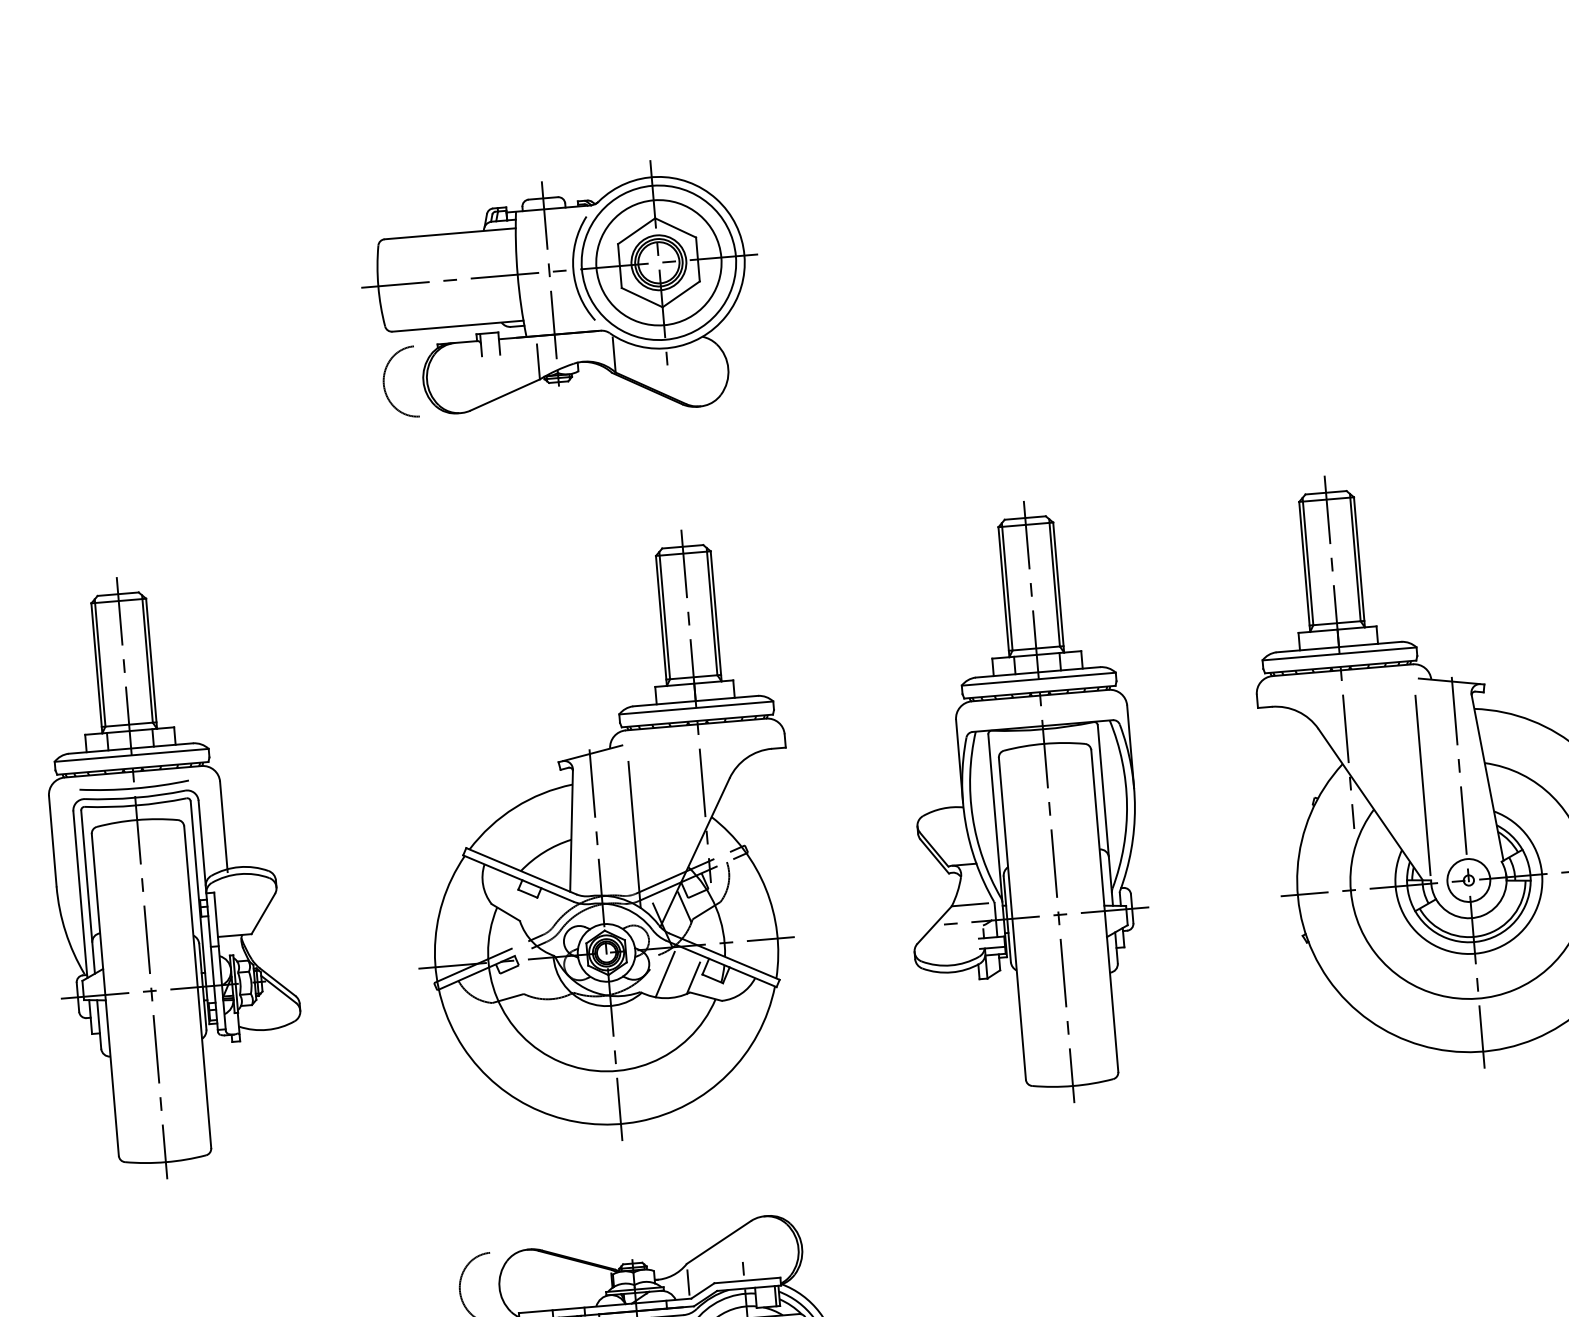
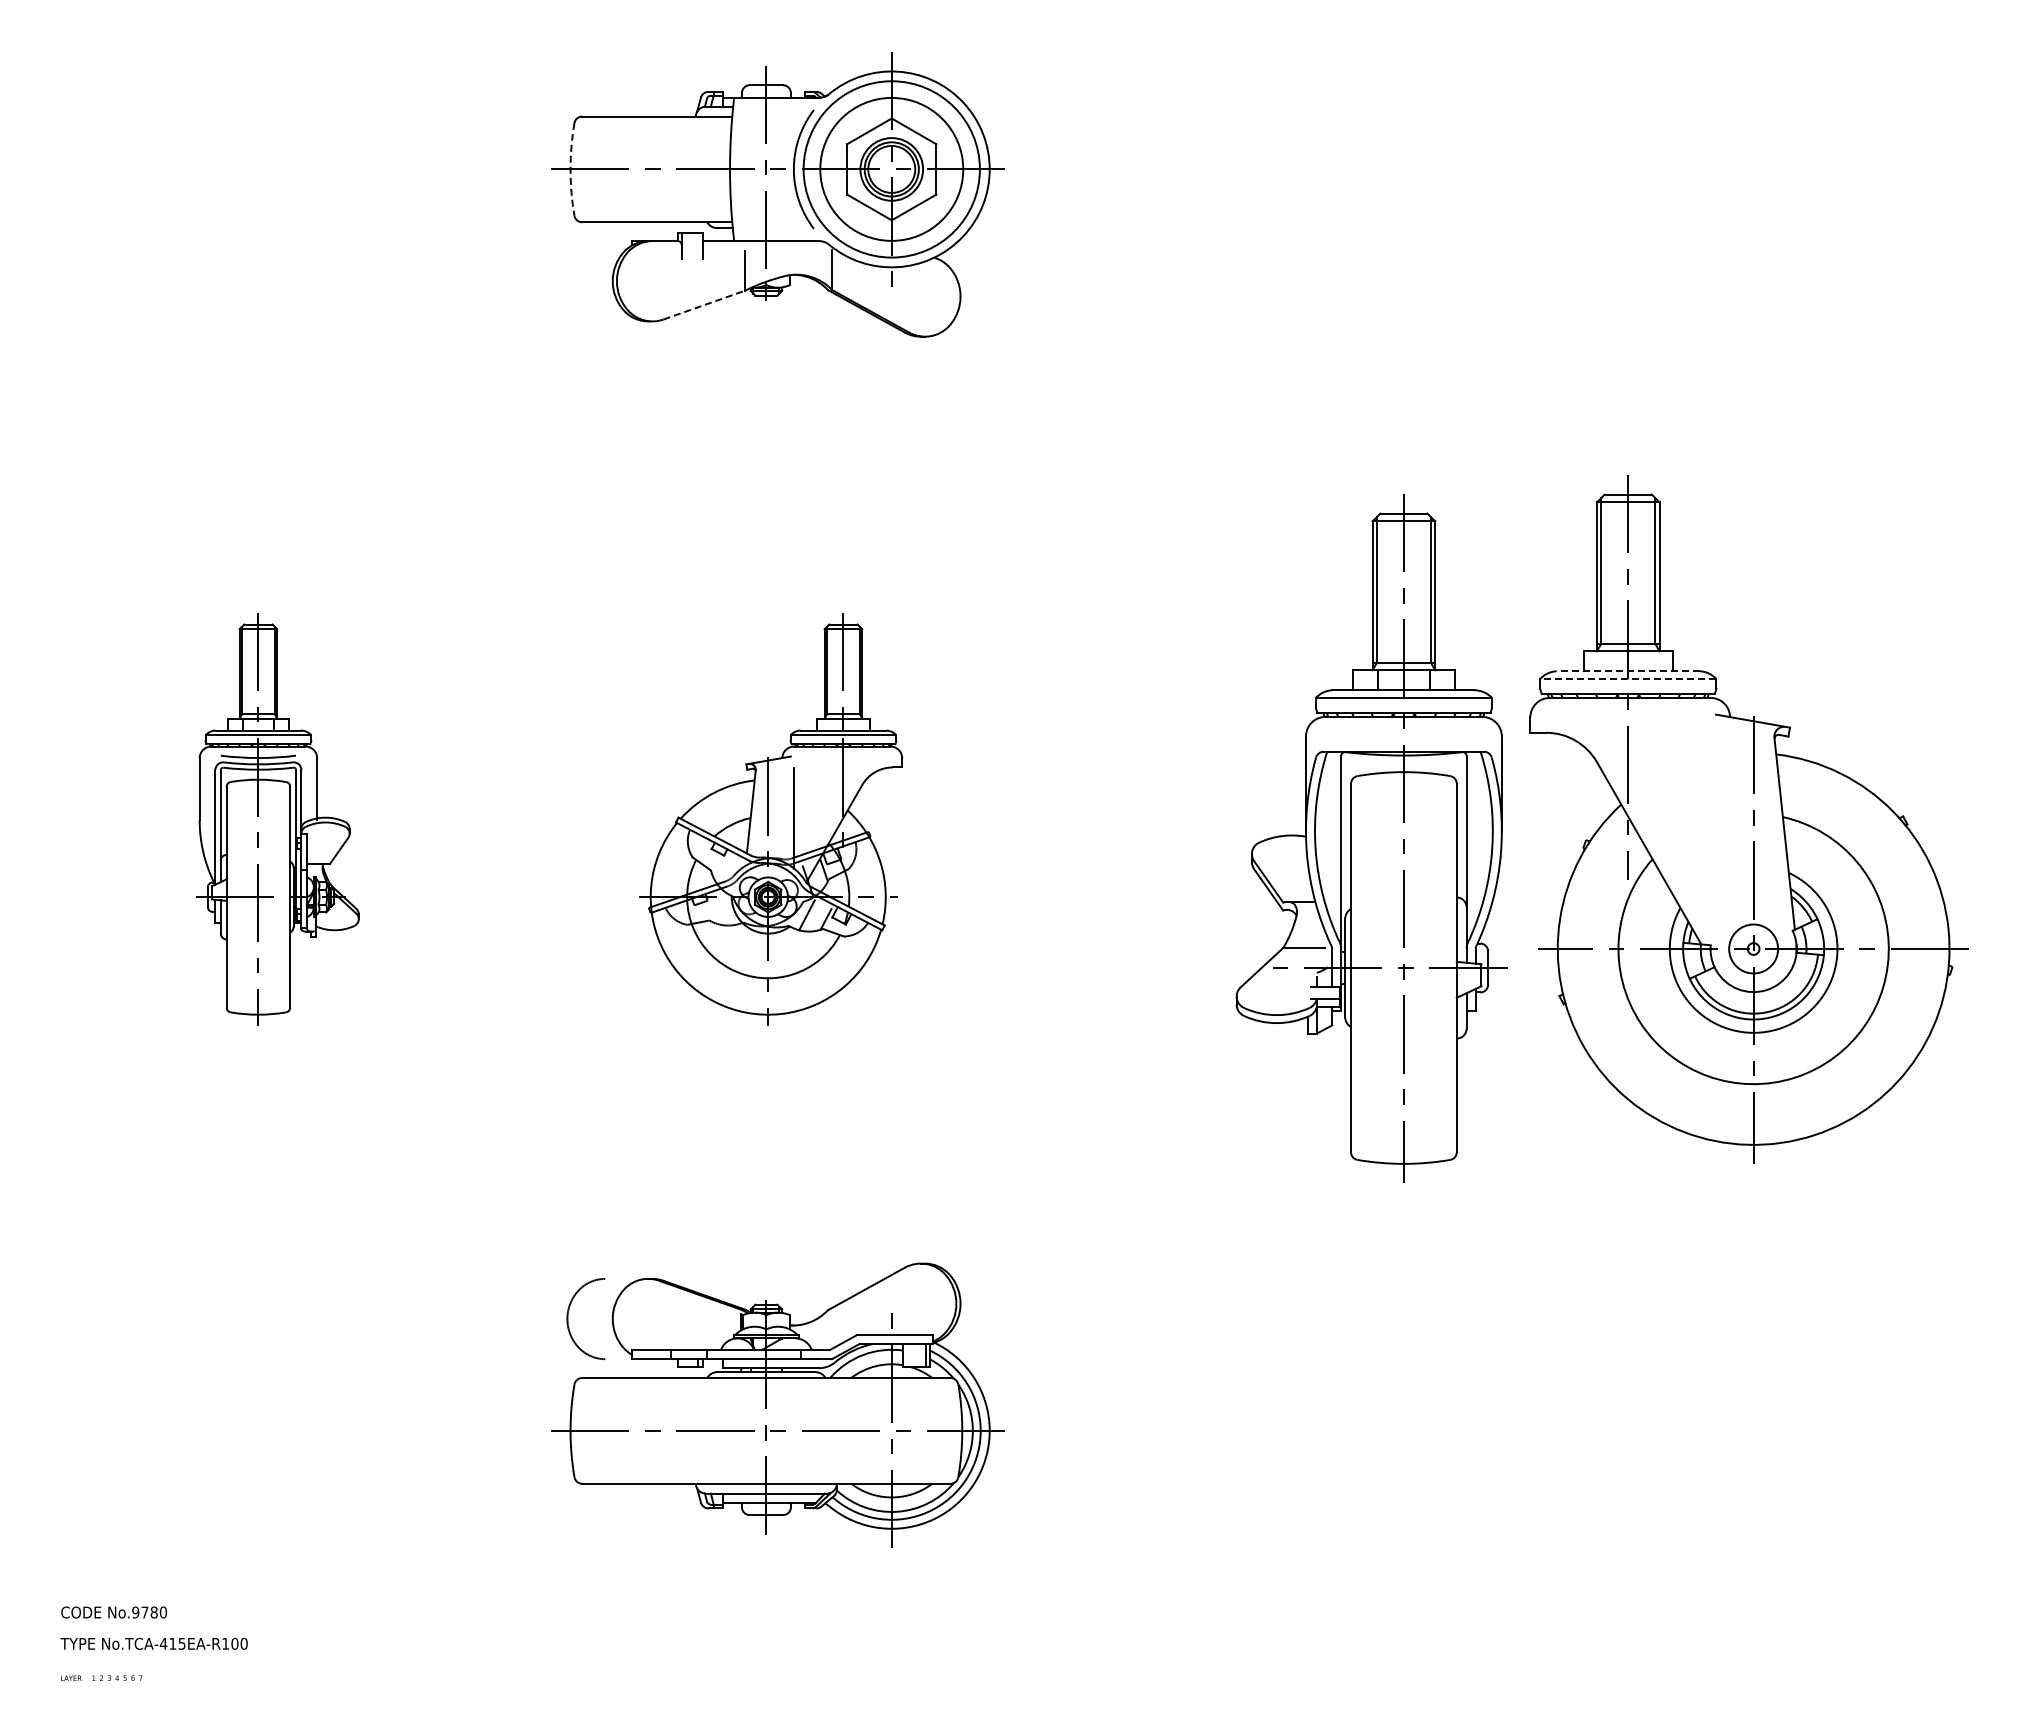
arc: (378, 286) -> (570, 169), solid -> dashed
part: (384, 384) -> (568, 281), removed
line: (505, 394) -> (704, 304), solid -> dashed
line: (1338, 647) -> (1627, 671), solid -> dashed
line: (1338, 654) -> (1627, 679), solid -> dashed
line: (1422, 785) -> (1710, 836), removed
part: (1020, 804) -> (1371, 838), moved
part: (600, 839) -> (770, 819), size x0.6
part: (170, 875) -> (277, 819), size x0.6
line: (688, 1282) -> (827, 1331), removed

